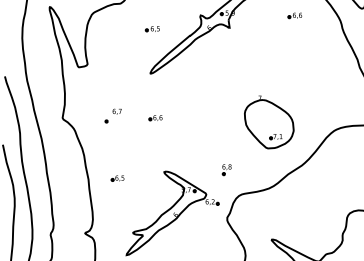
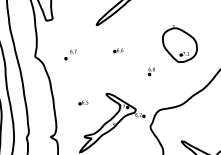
part: (155, 118) -> (118, 50), moved
part: (269, 122) -> (180, 43), moved
part: (226, 170) -> (151, 71), moved
part: (117, 178) -> (83, 102), moved

